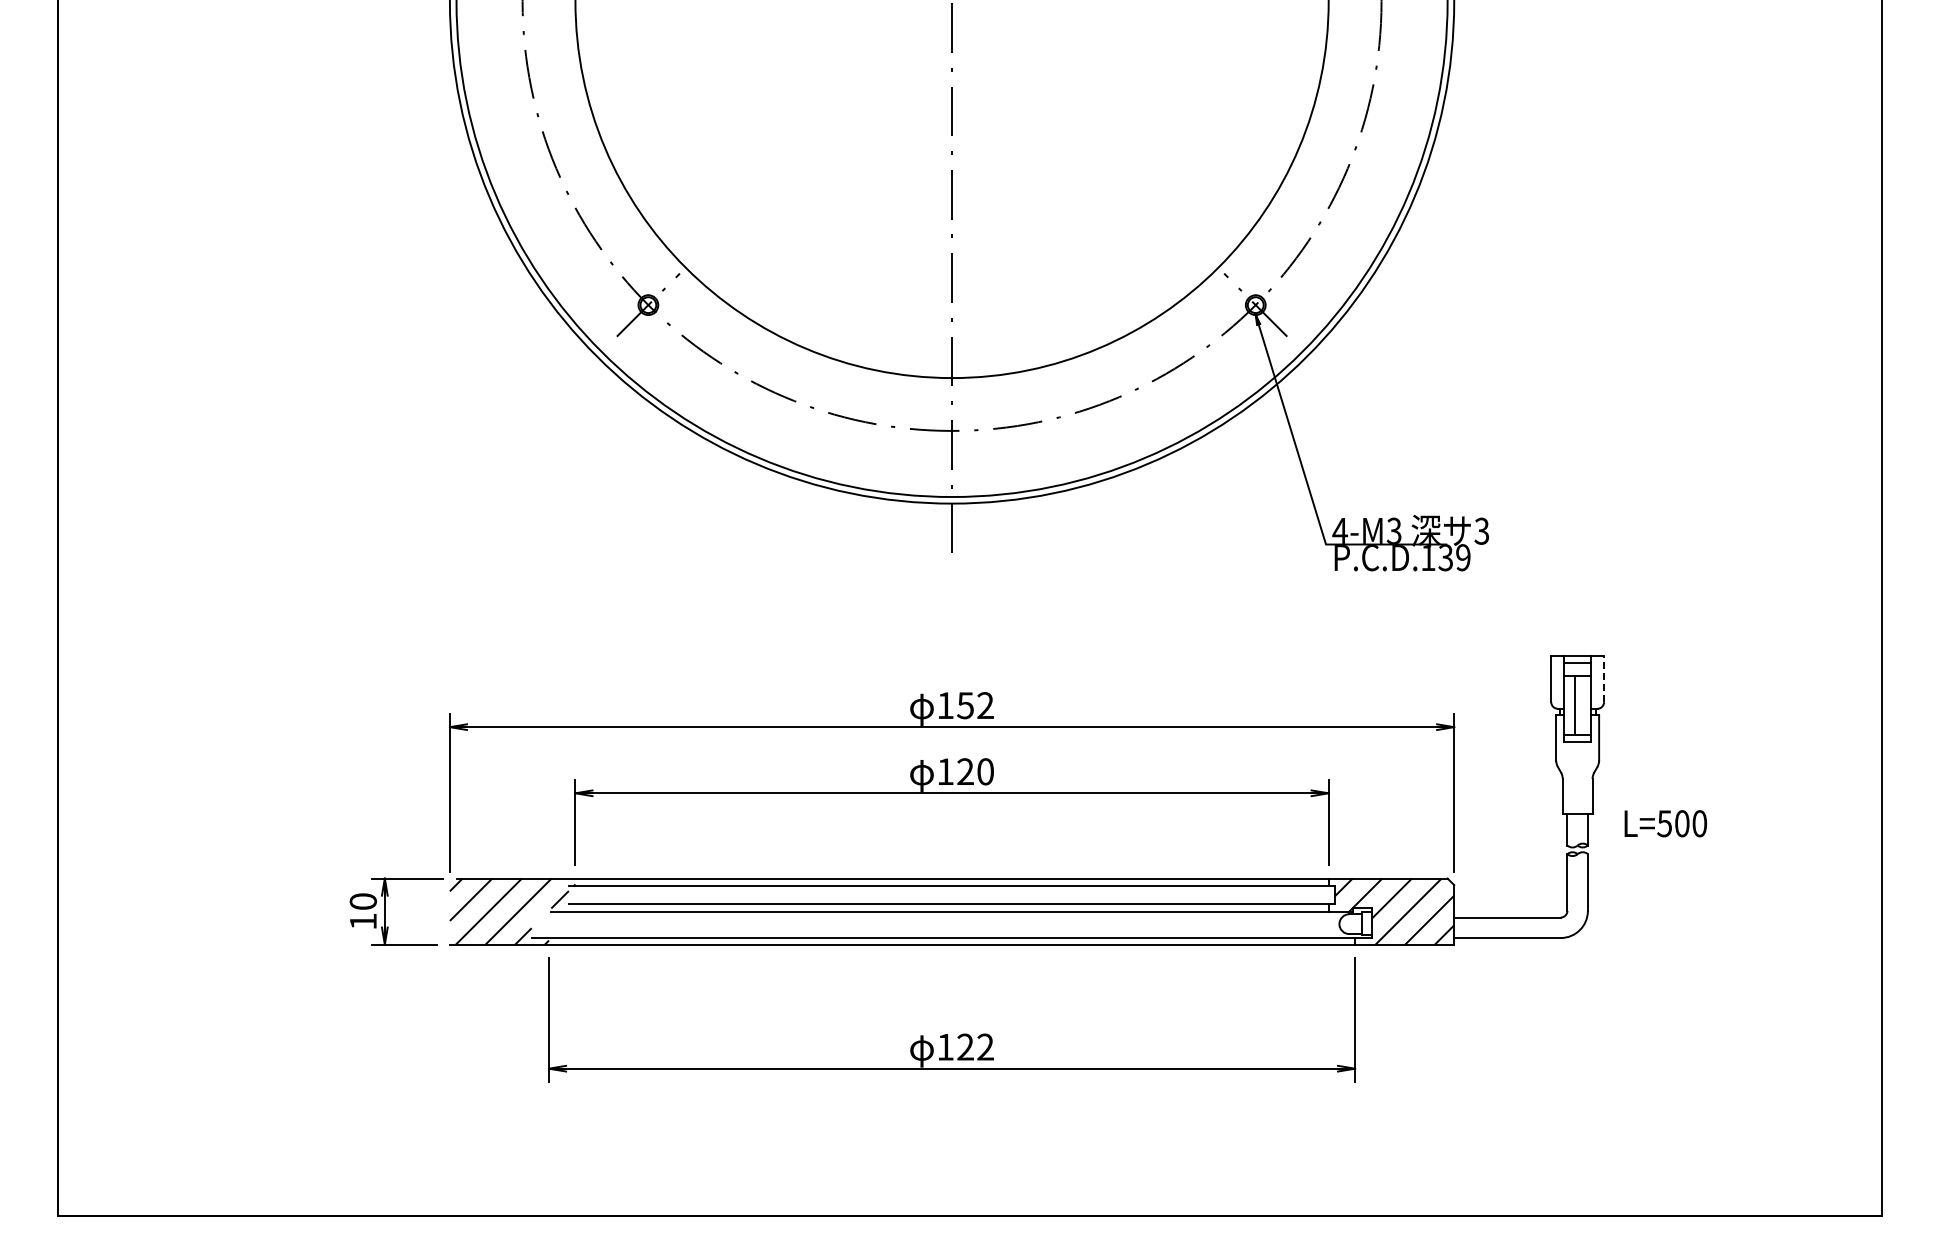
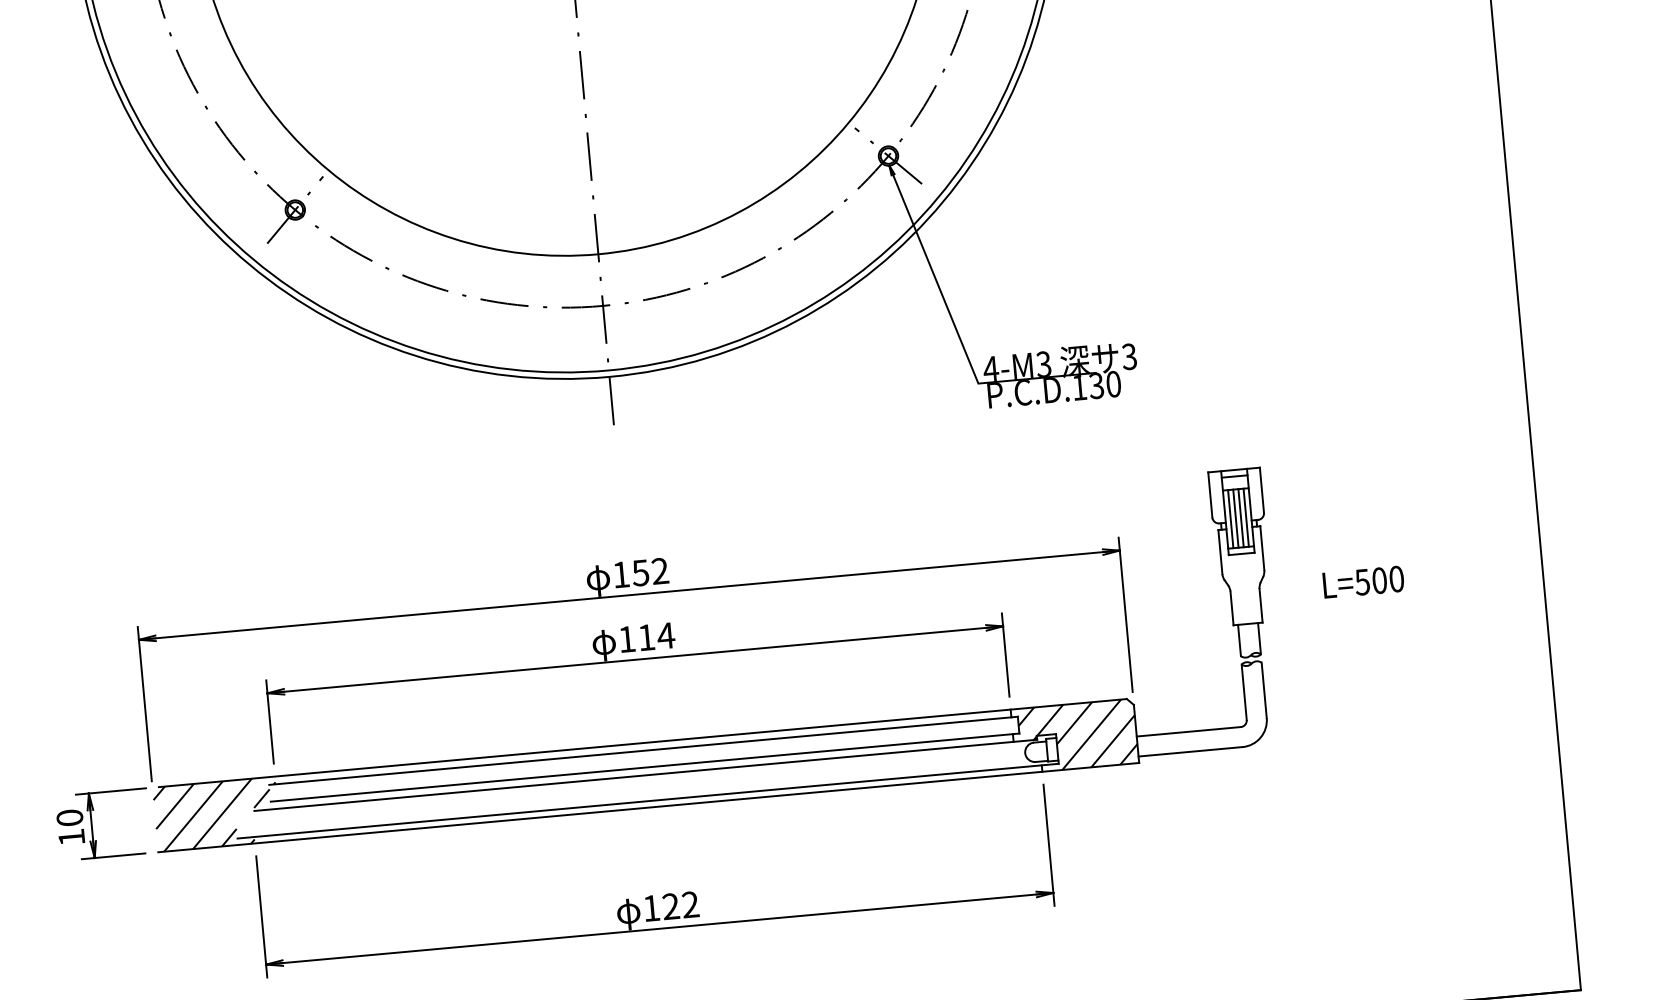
text: (1463, 557) -> (1113, 384), P.C.D.139 -> P.C.D.130
line: (1604, 678) -> (1262, 489), dashed -> solid
line: (1569, 705) -> (1230, 519), added
line: (1580, 705) -> (1241, 518), added
line: (1585, 705) -> (1246, 517), added
text: (975, 771) -> (656, 636), 120 -> 114
text: (1665, 823) -> (1363, 581), moved

